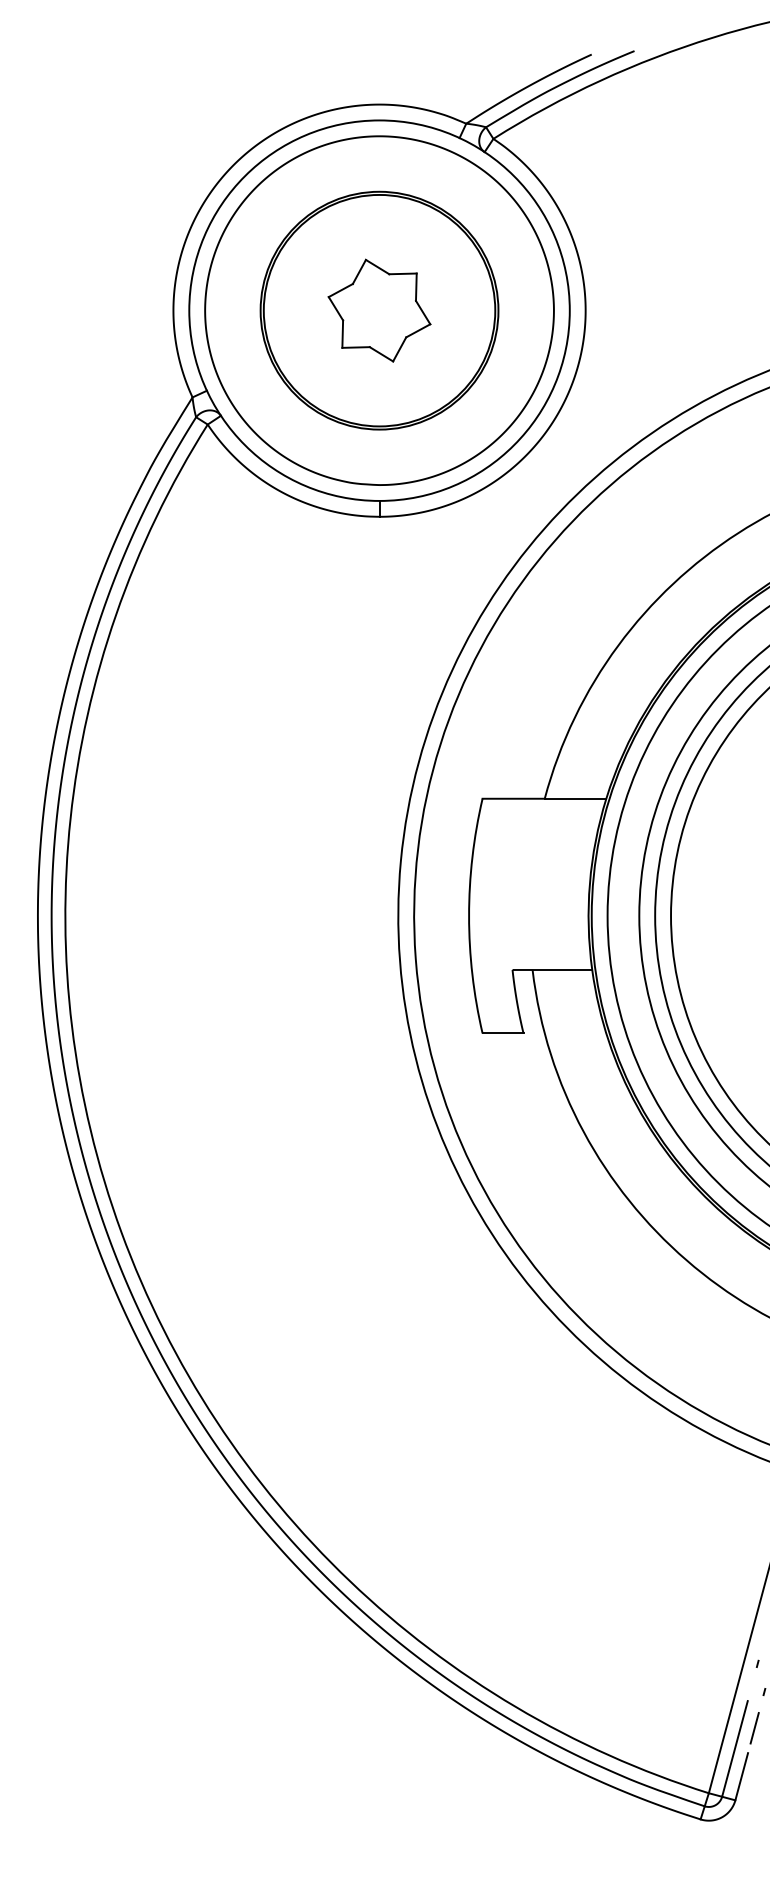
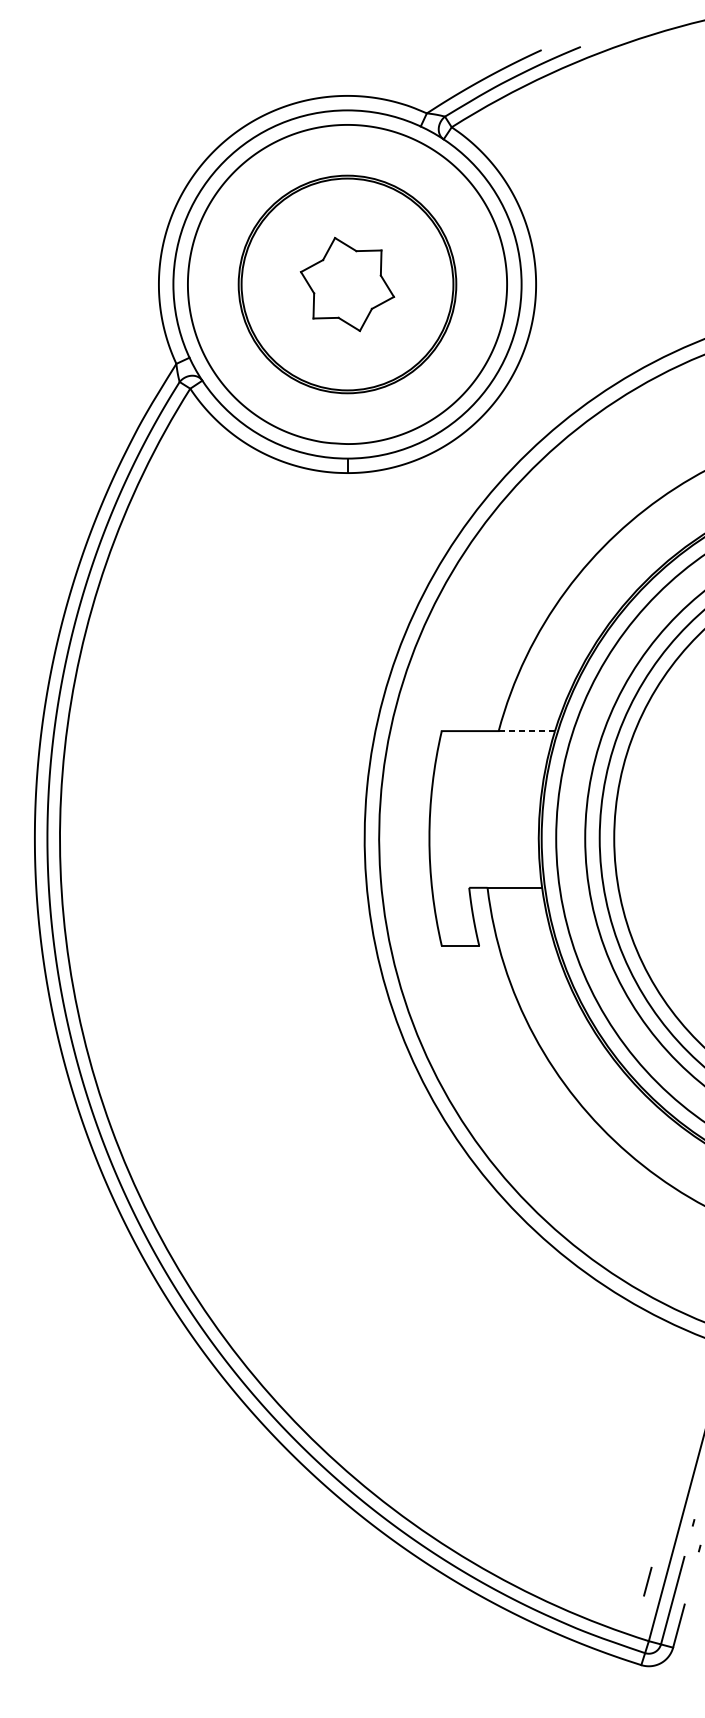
line: (575, 798) -> (526, 730), solid -> dashed
line: (754, 1728) -> (647, 1581), moved

